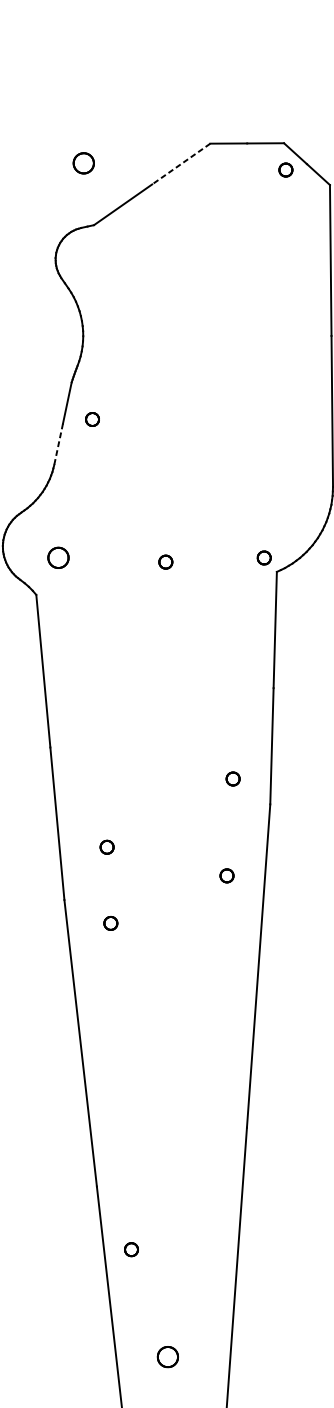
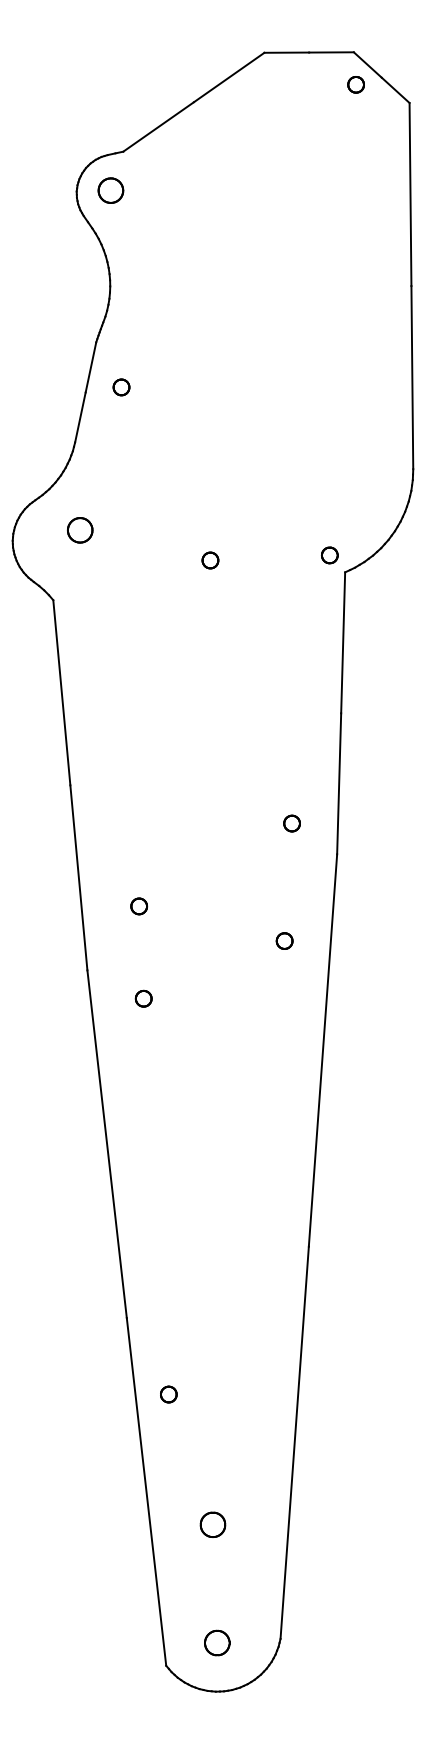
part: (83, 163) -> (110, 190), moved
line: (180, 164) -> (228, 77), dashed -> solid
line: (58, 444) -> (80, 417), dashed -> solid
part: (58, 558) -> (80, 530), moved

